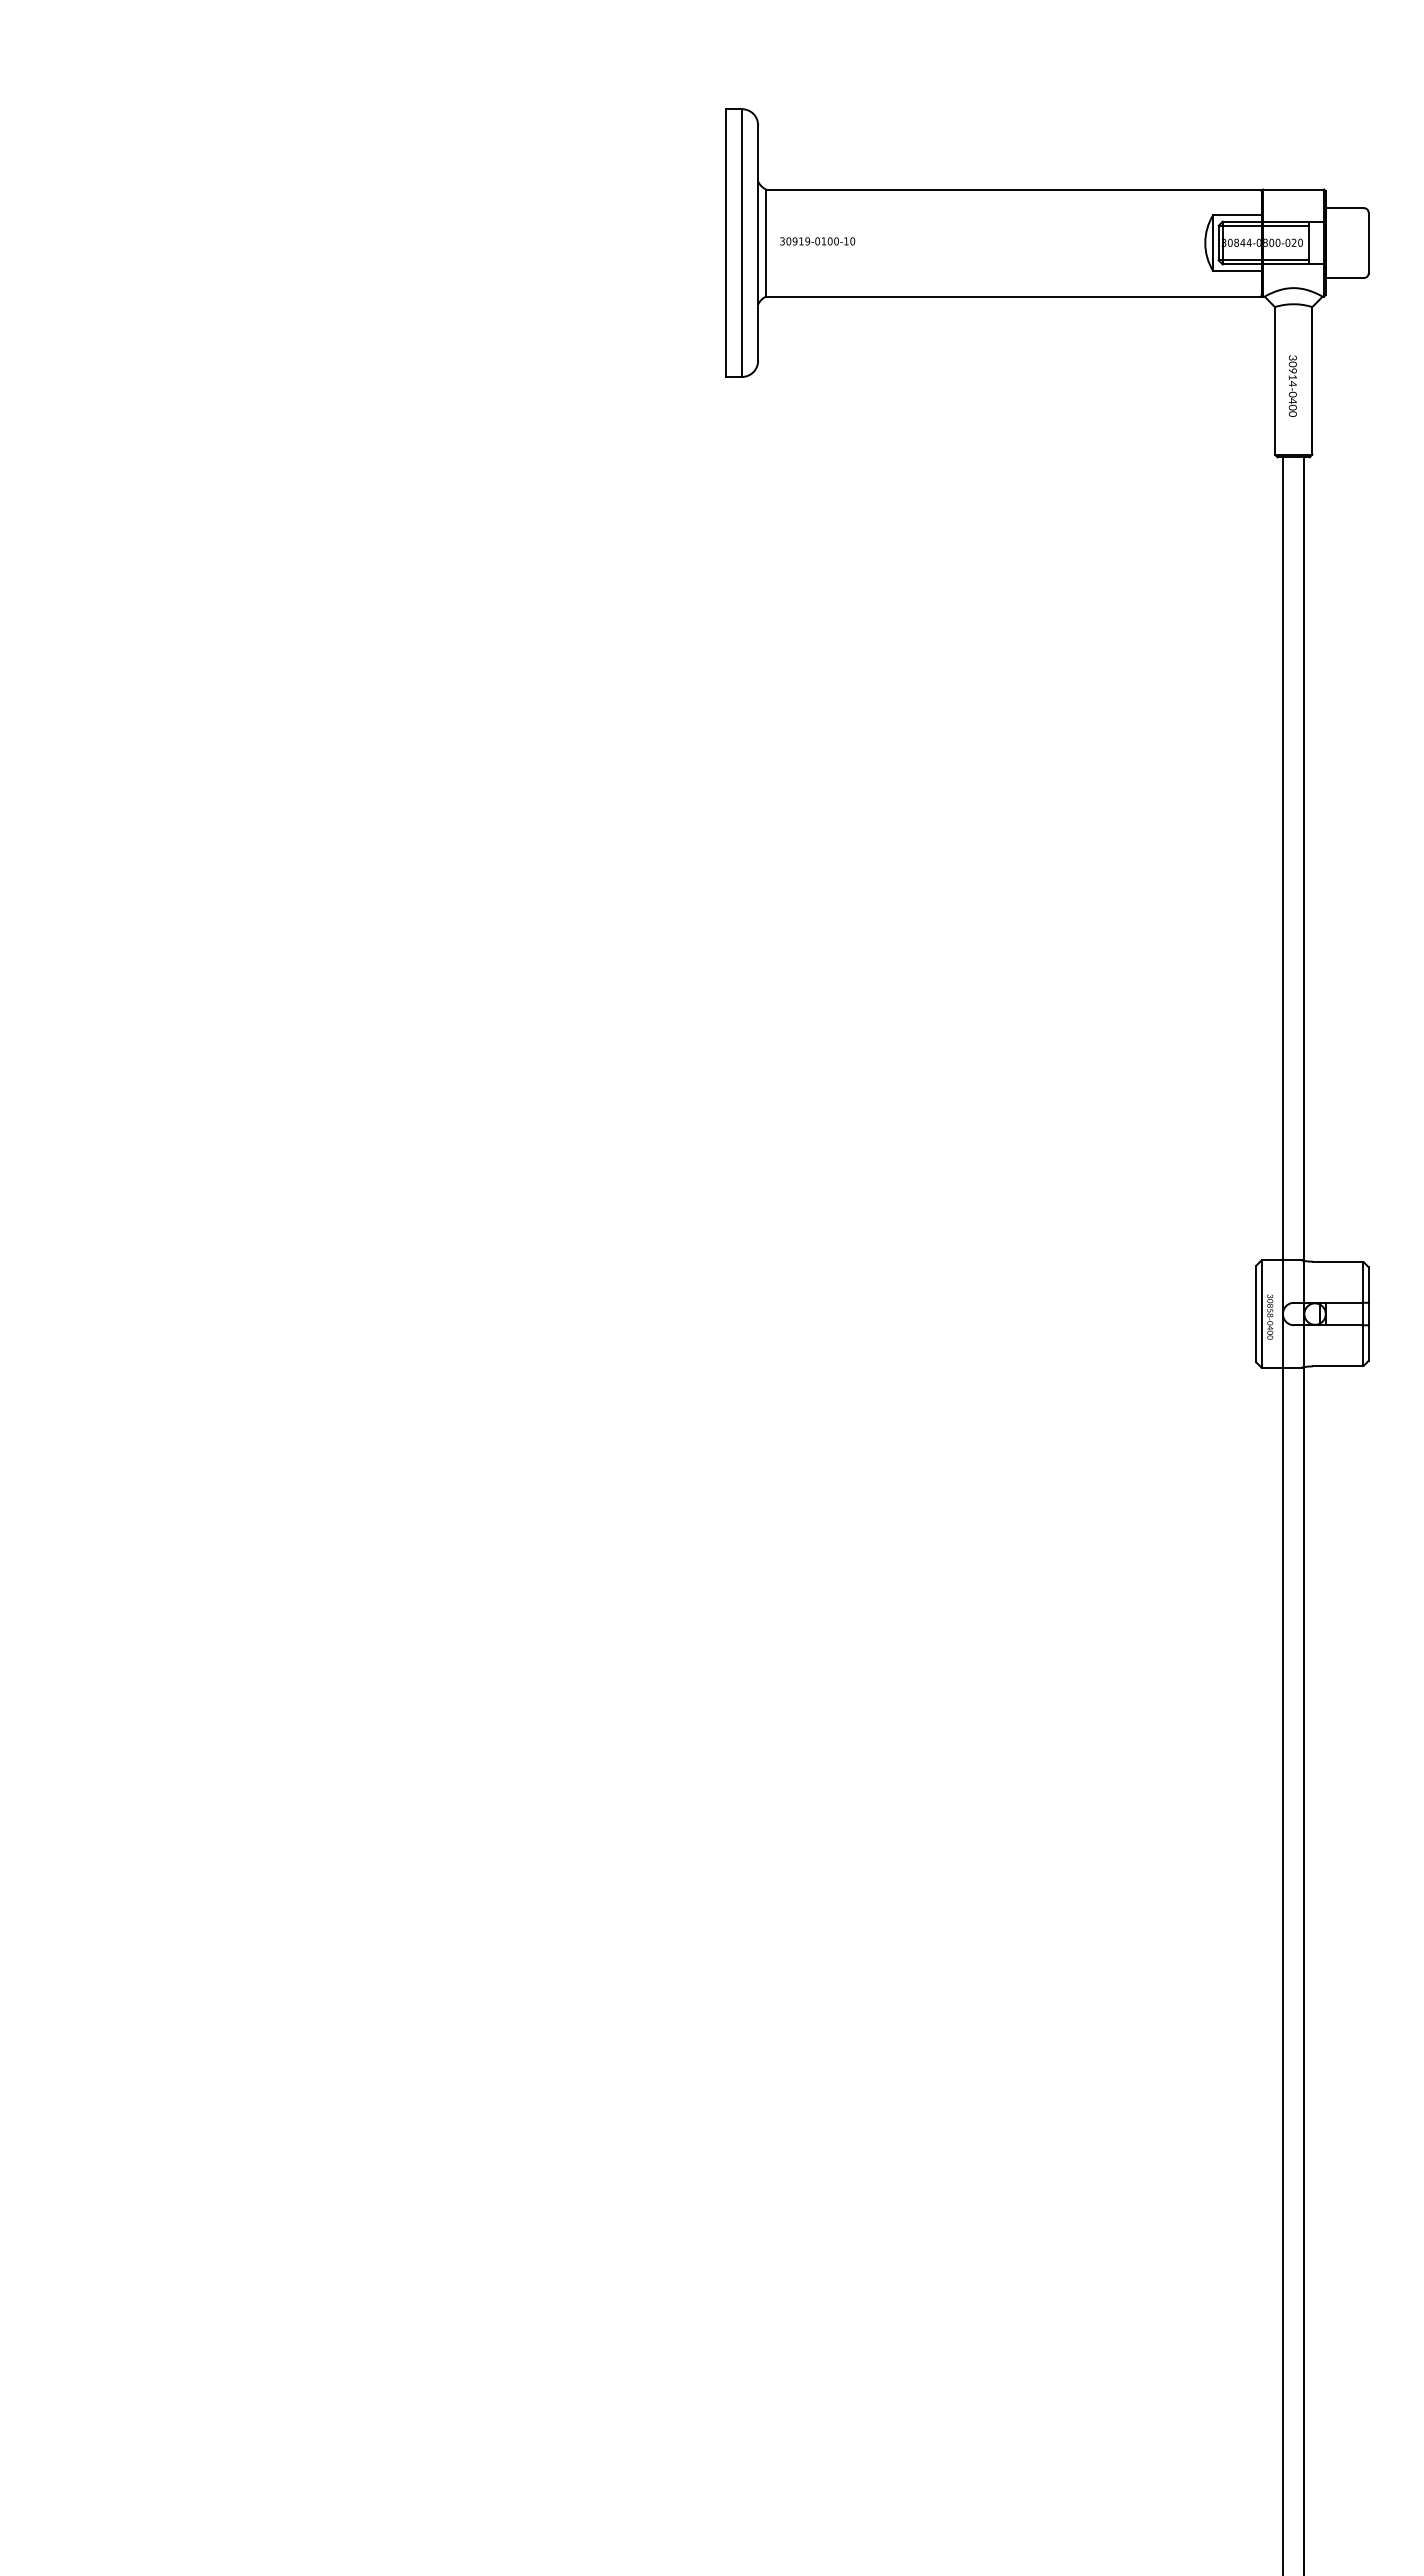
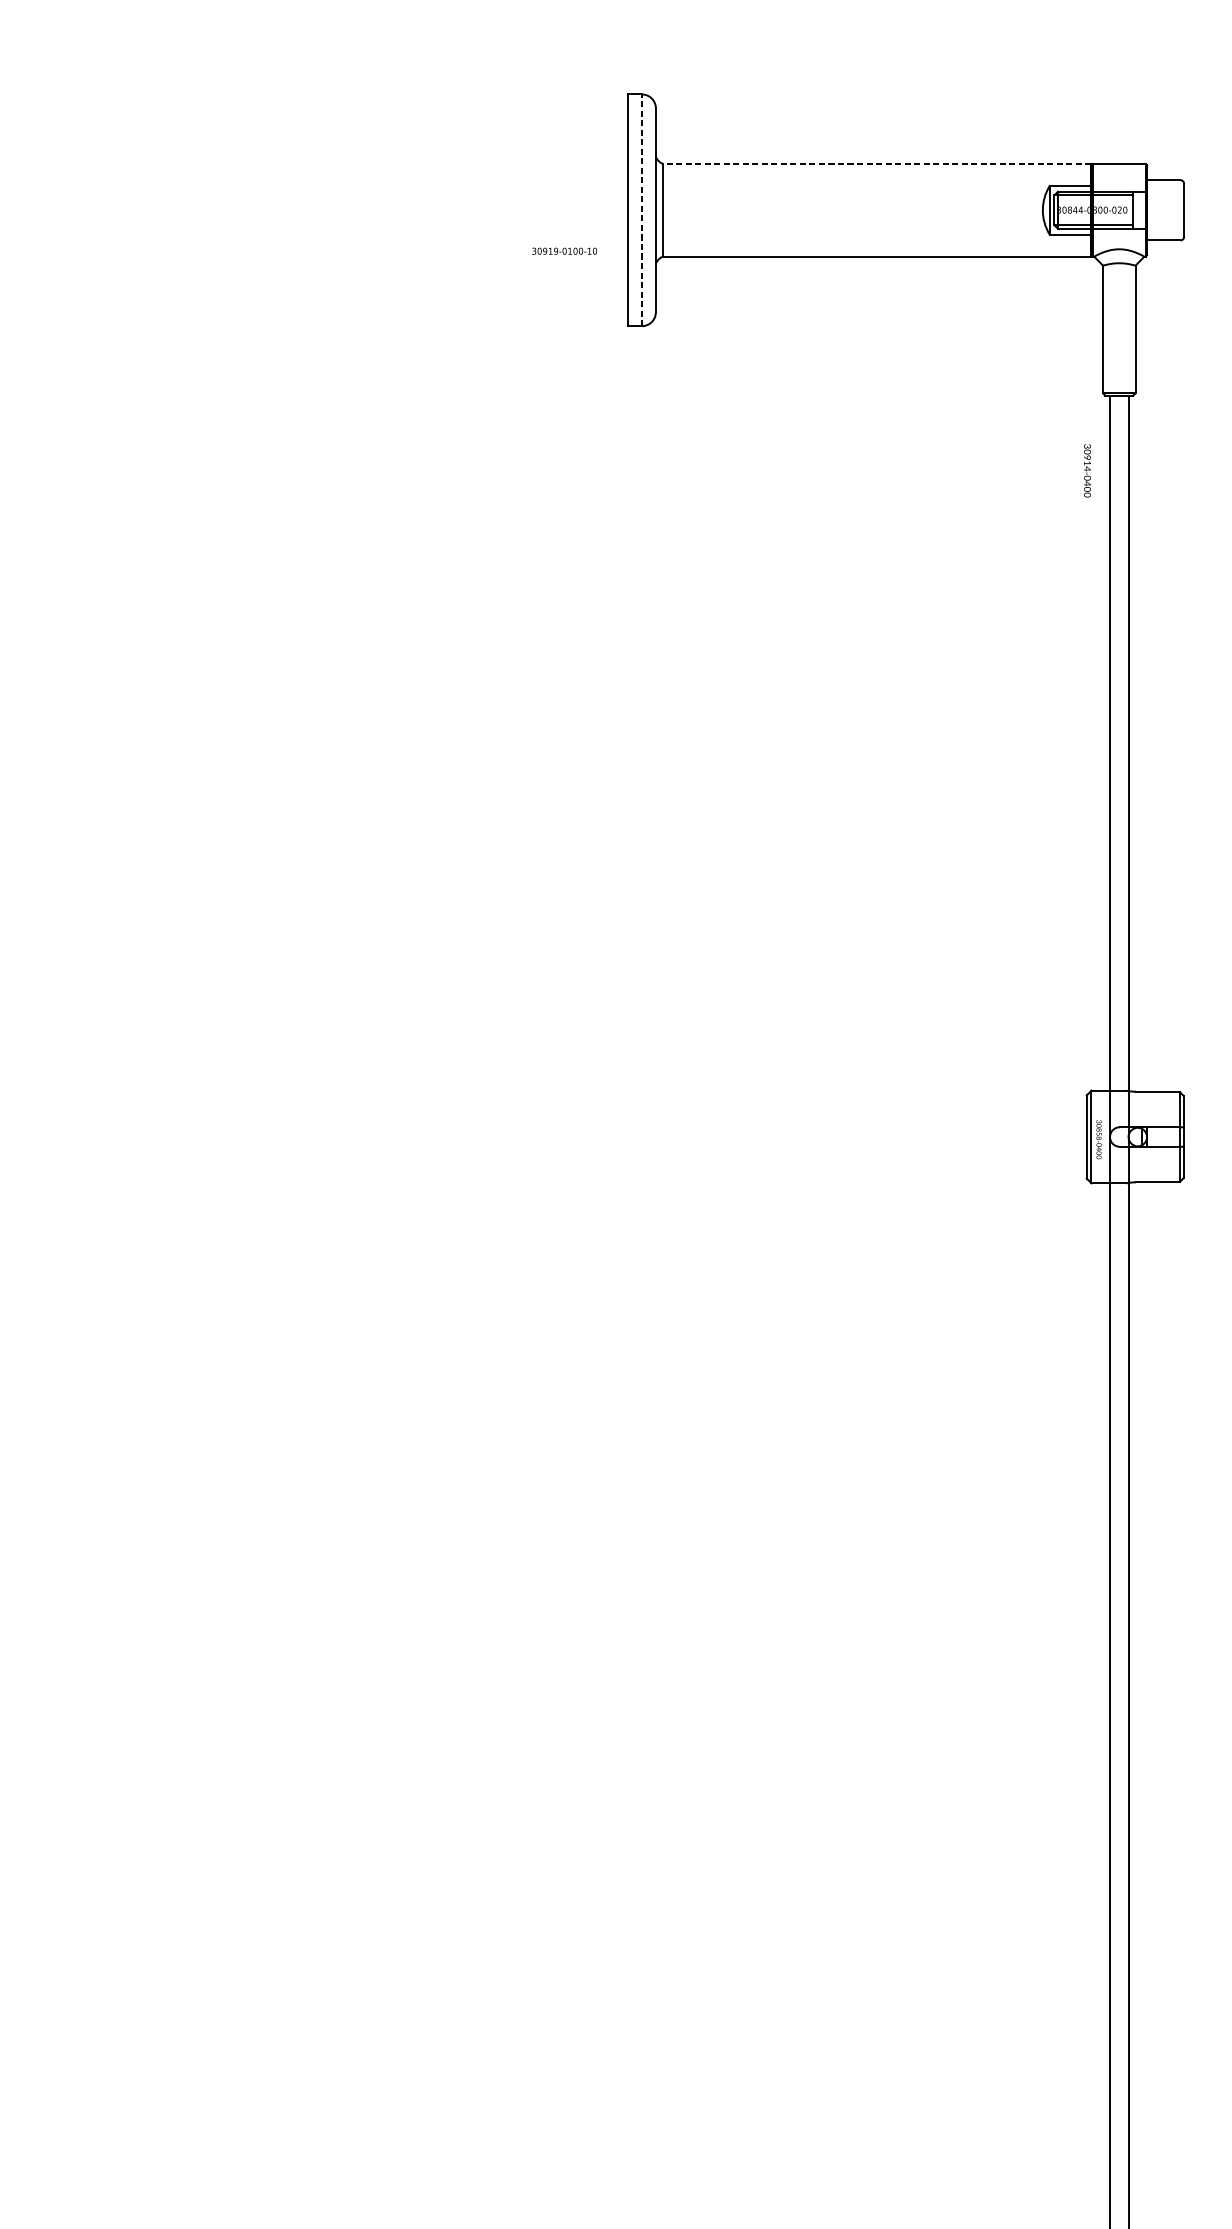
line: (1013, 189) -> (876, 163), solid -> dashed
text: (817, 241) -> (564, 251), moved
line: (742, 243) -> (642, 210), solid -> dashed
text: (1292, 385) -> (1087, 470), moved

